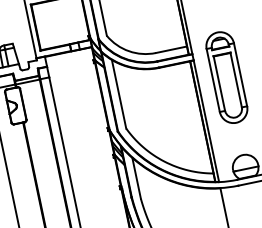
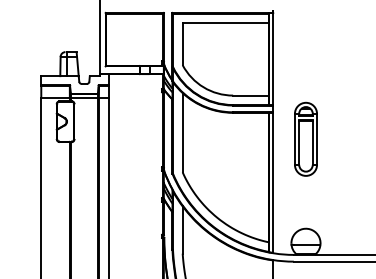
part: (226, 77) -> (305, 139), size x0.7

